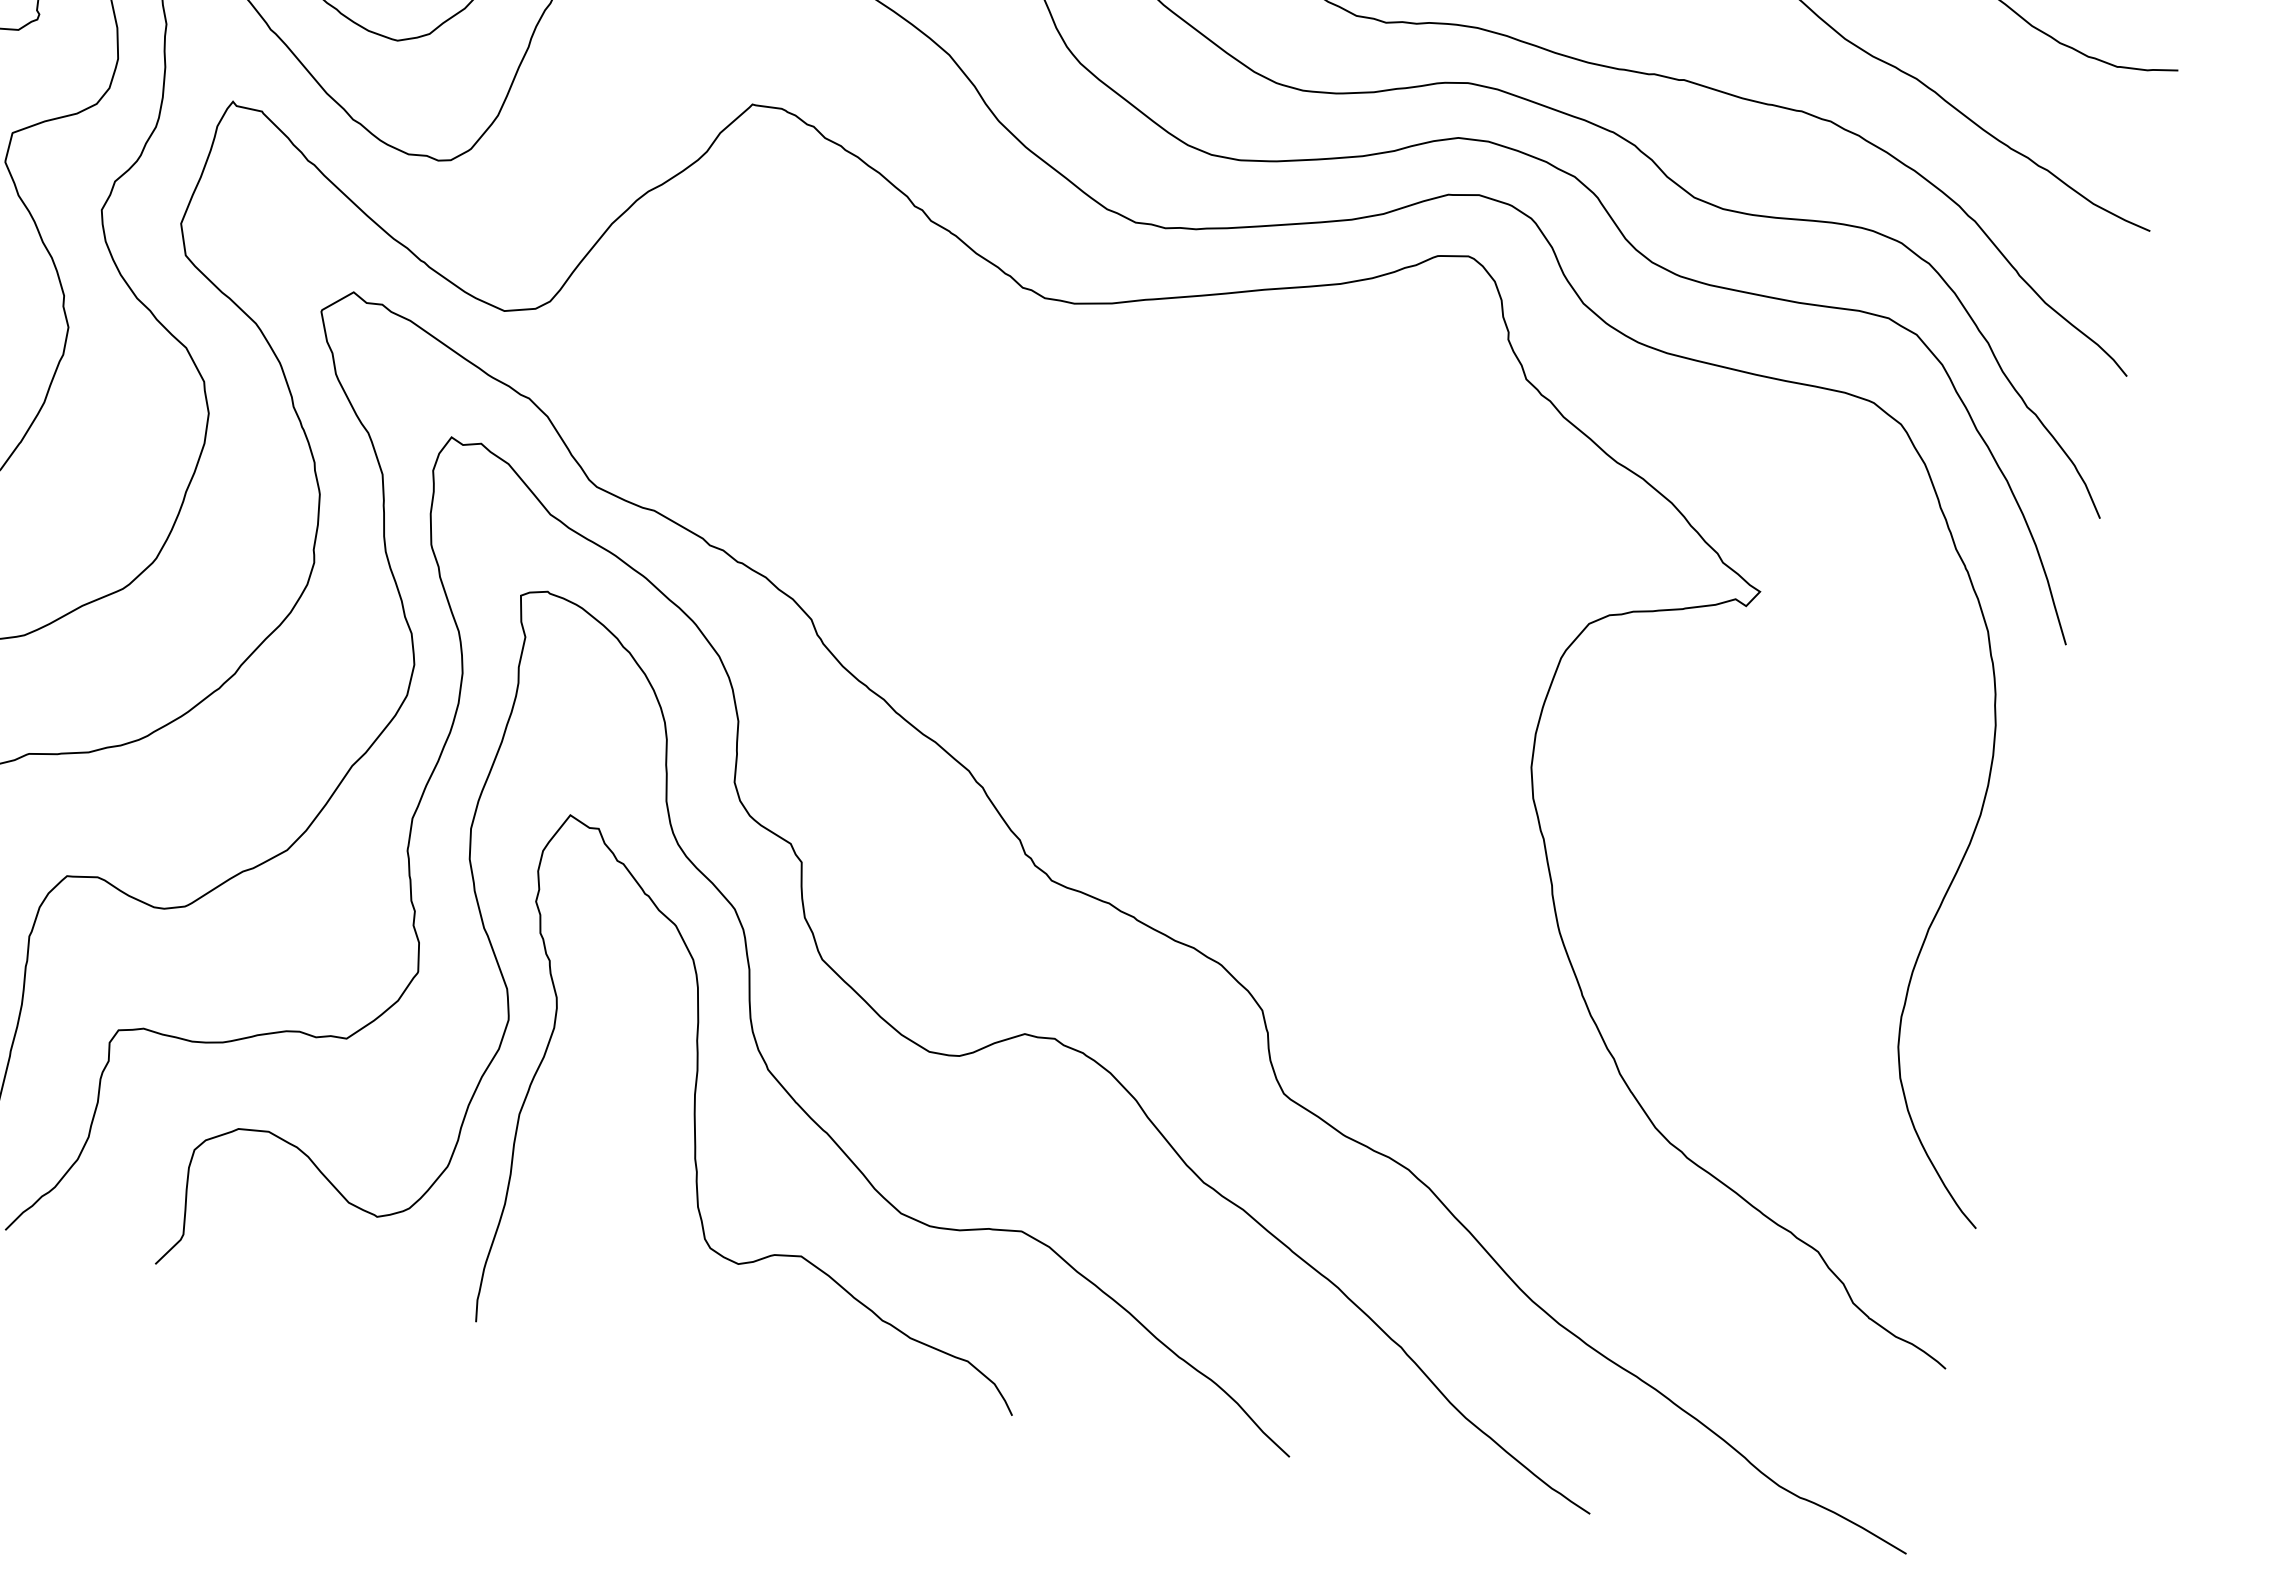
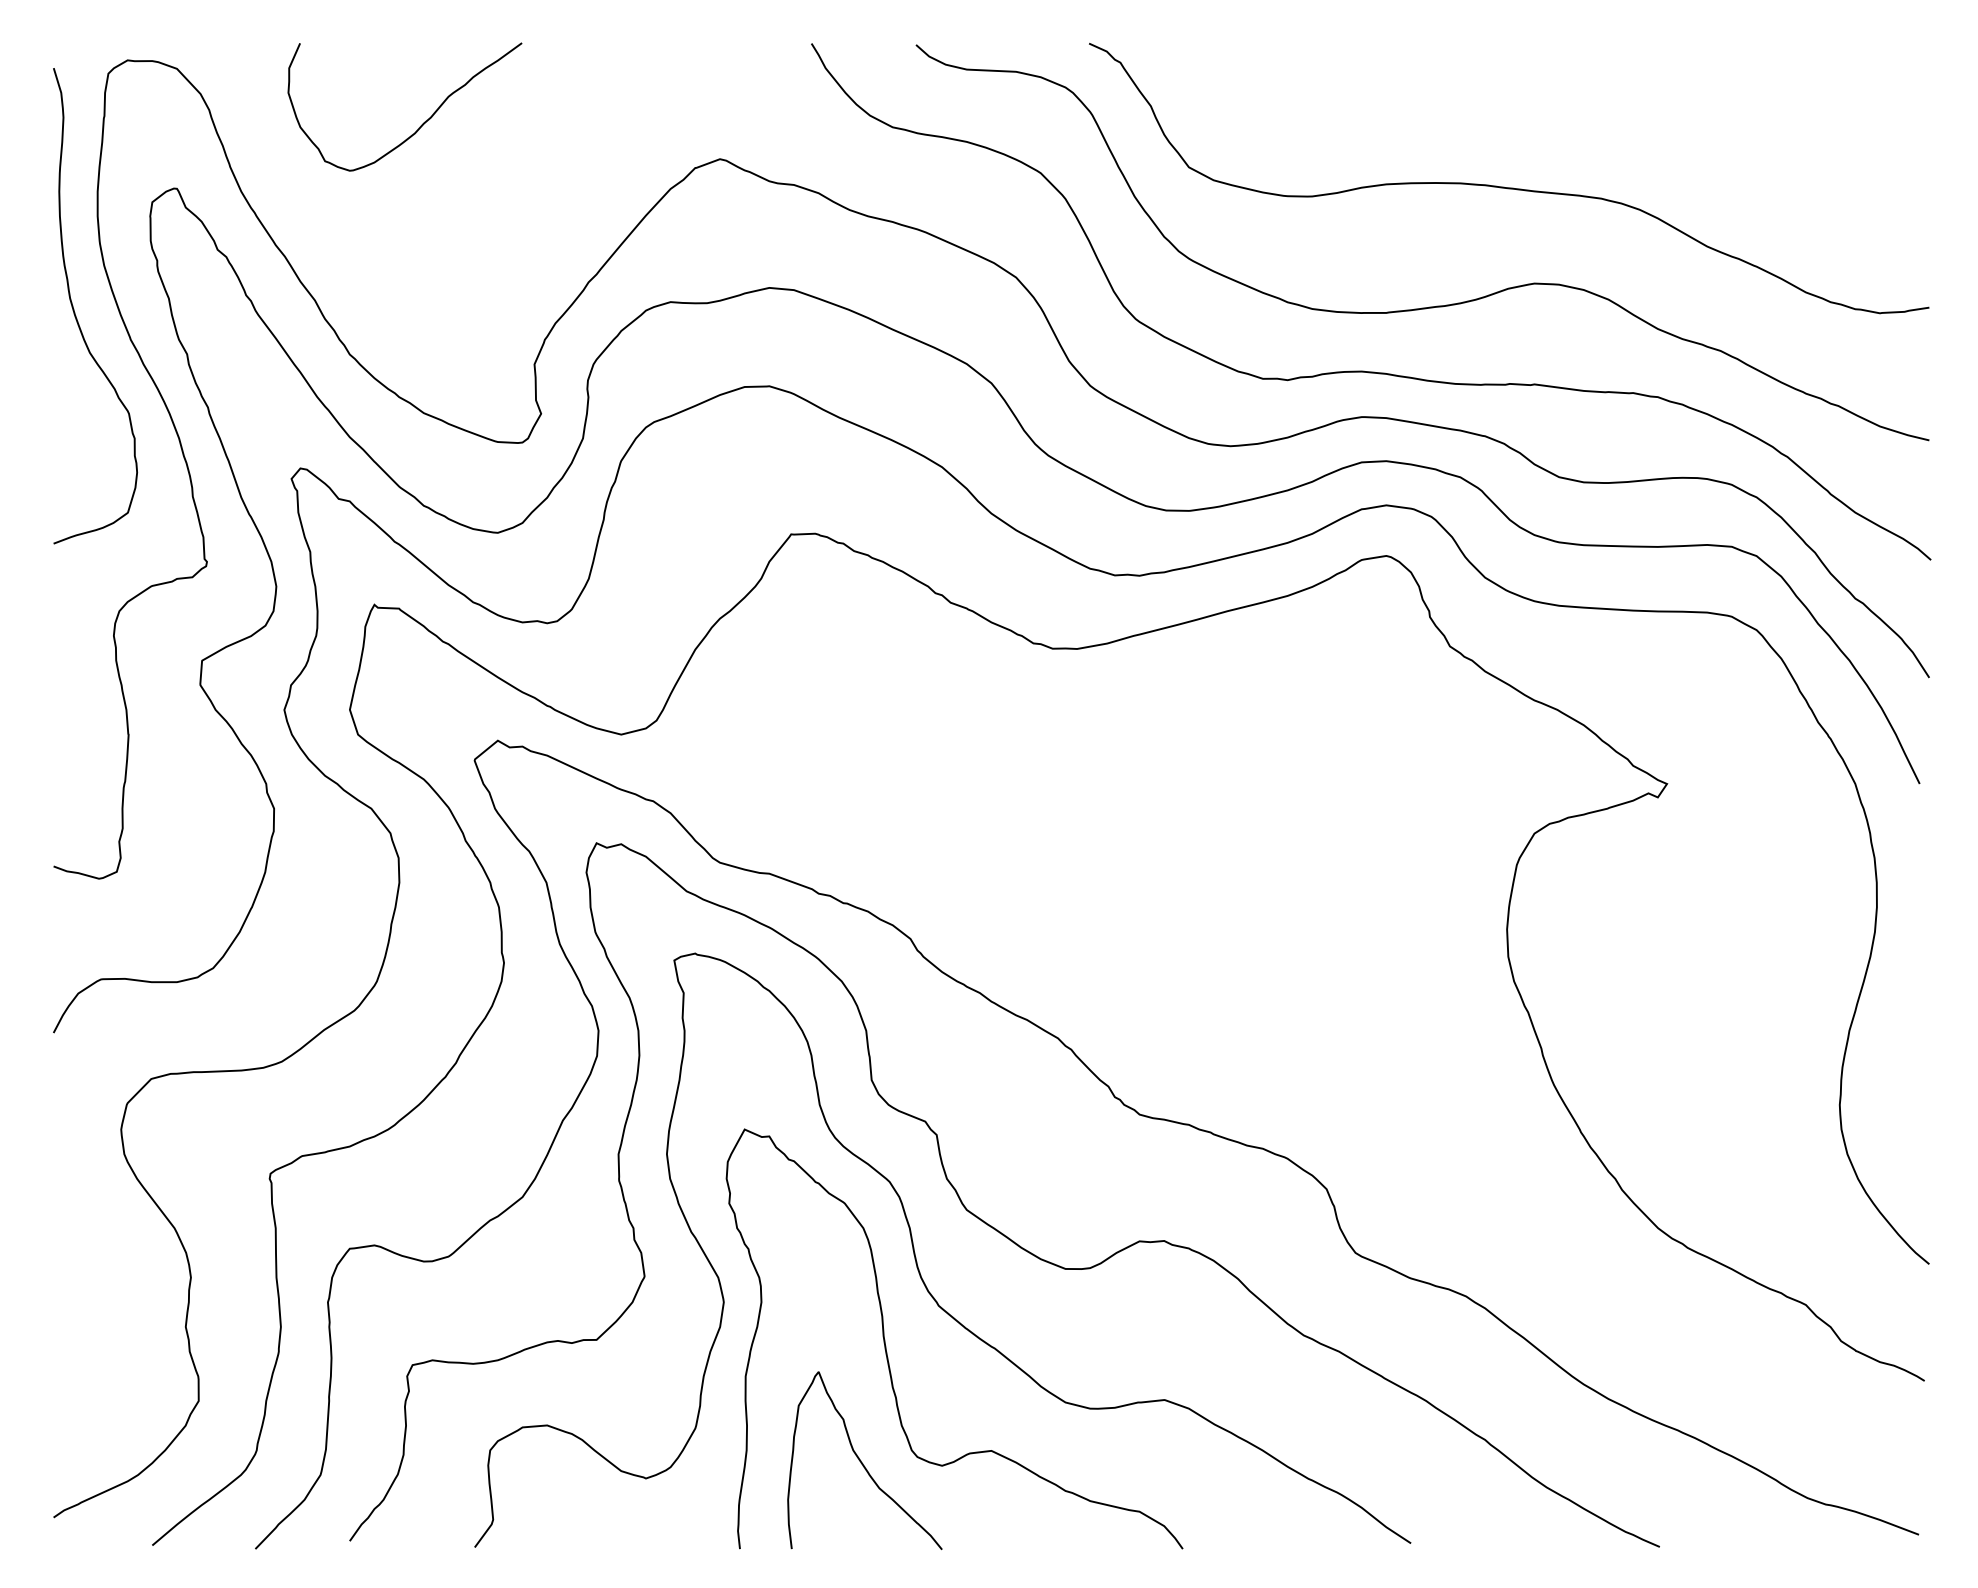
curve: (642, 1243) -> (862, 1462), added

